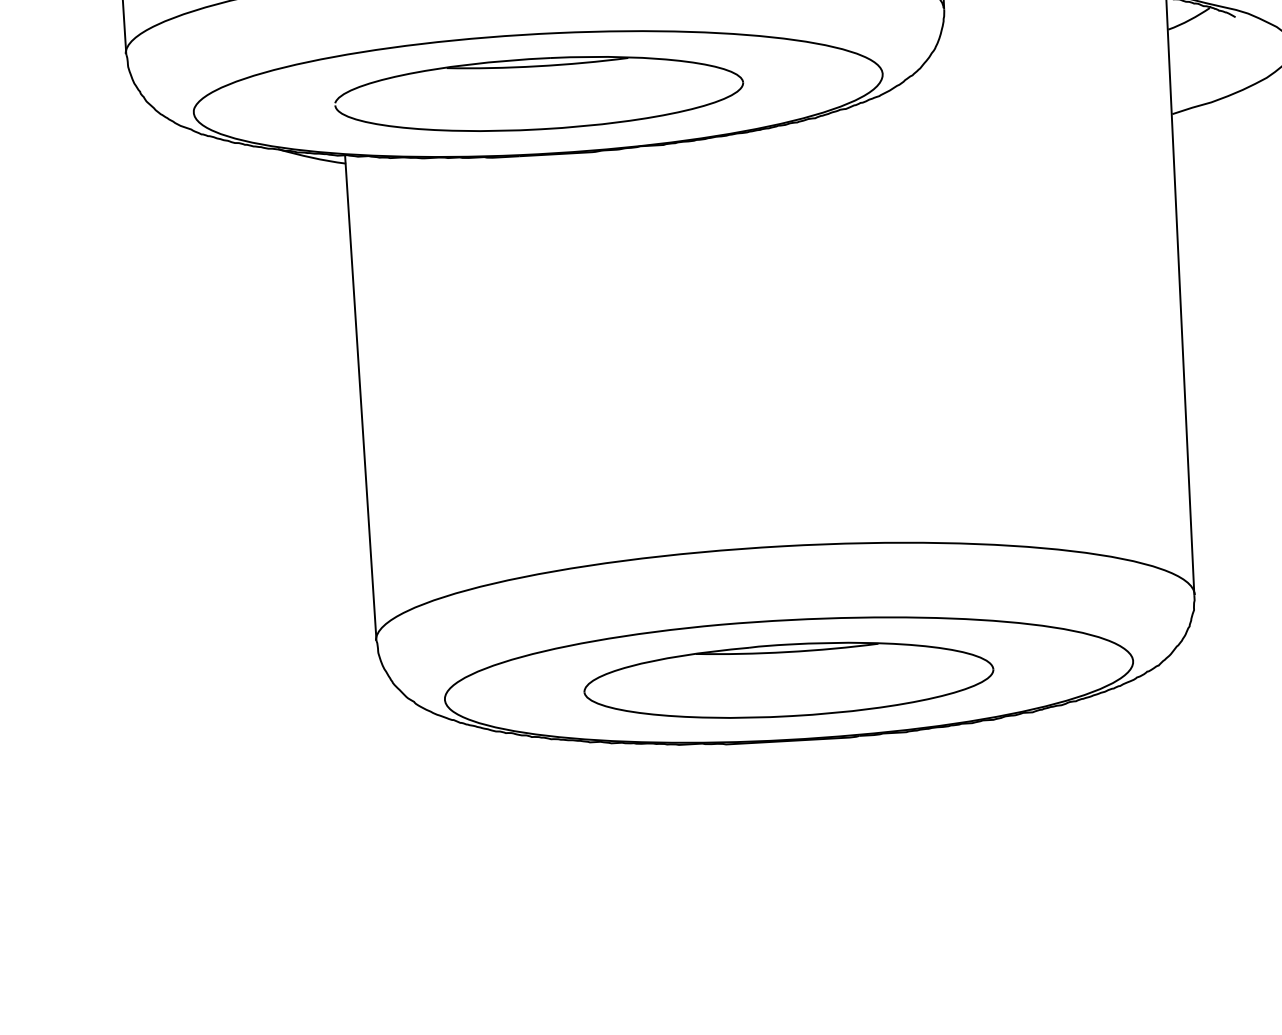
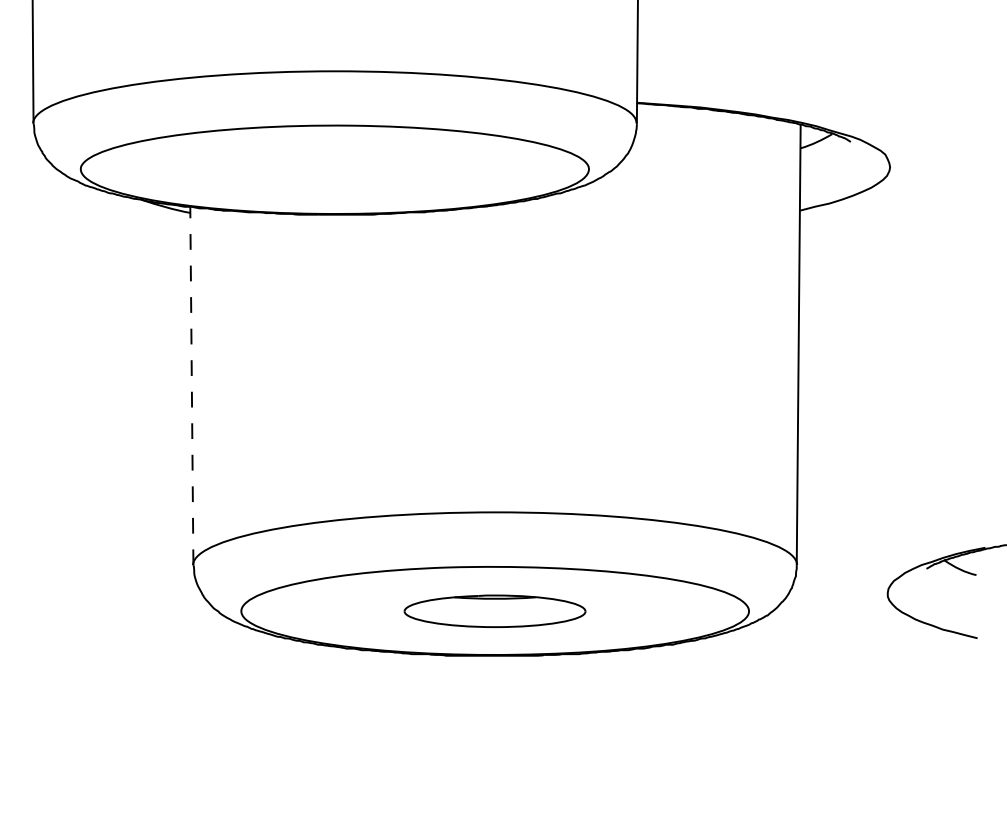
part: (539, 93) -> (335, 169), removed
line: (360, 397) -> (191, 385), solid -> dashed
part: (788, 680) -> (494, 611), size x0.6

